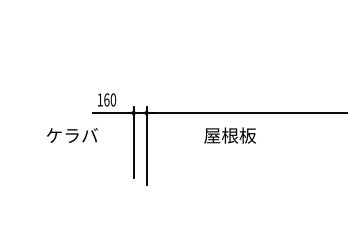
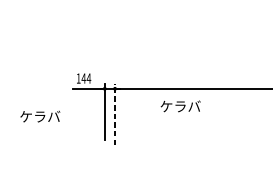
text: (109, 99) -> (85, 78), 160 -> 144
text: (72, 135) -> (40, 116), moved
text: (229, 135) -> (180, 106), 屋根板 -> ケラバ
line: (146, 145) -> (114, 114), solid -> dashed

